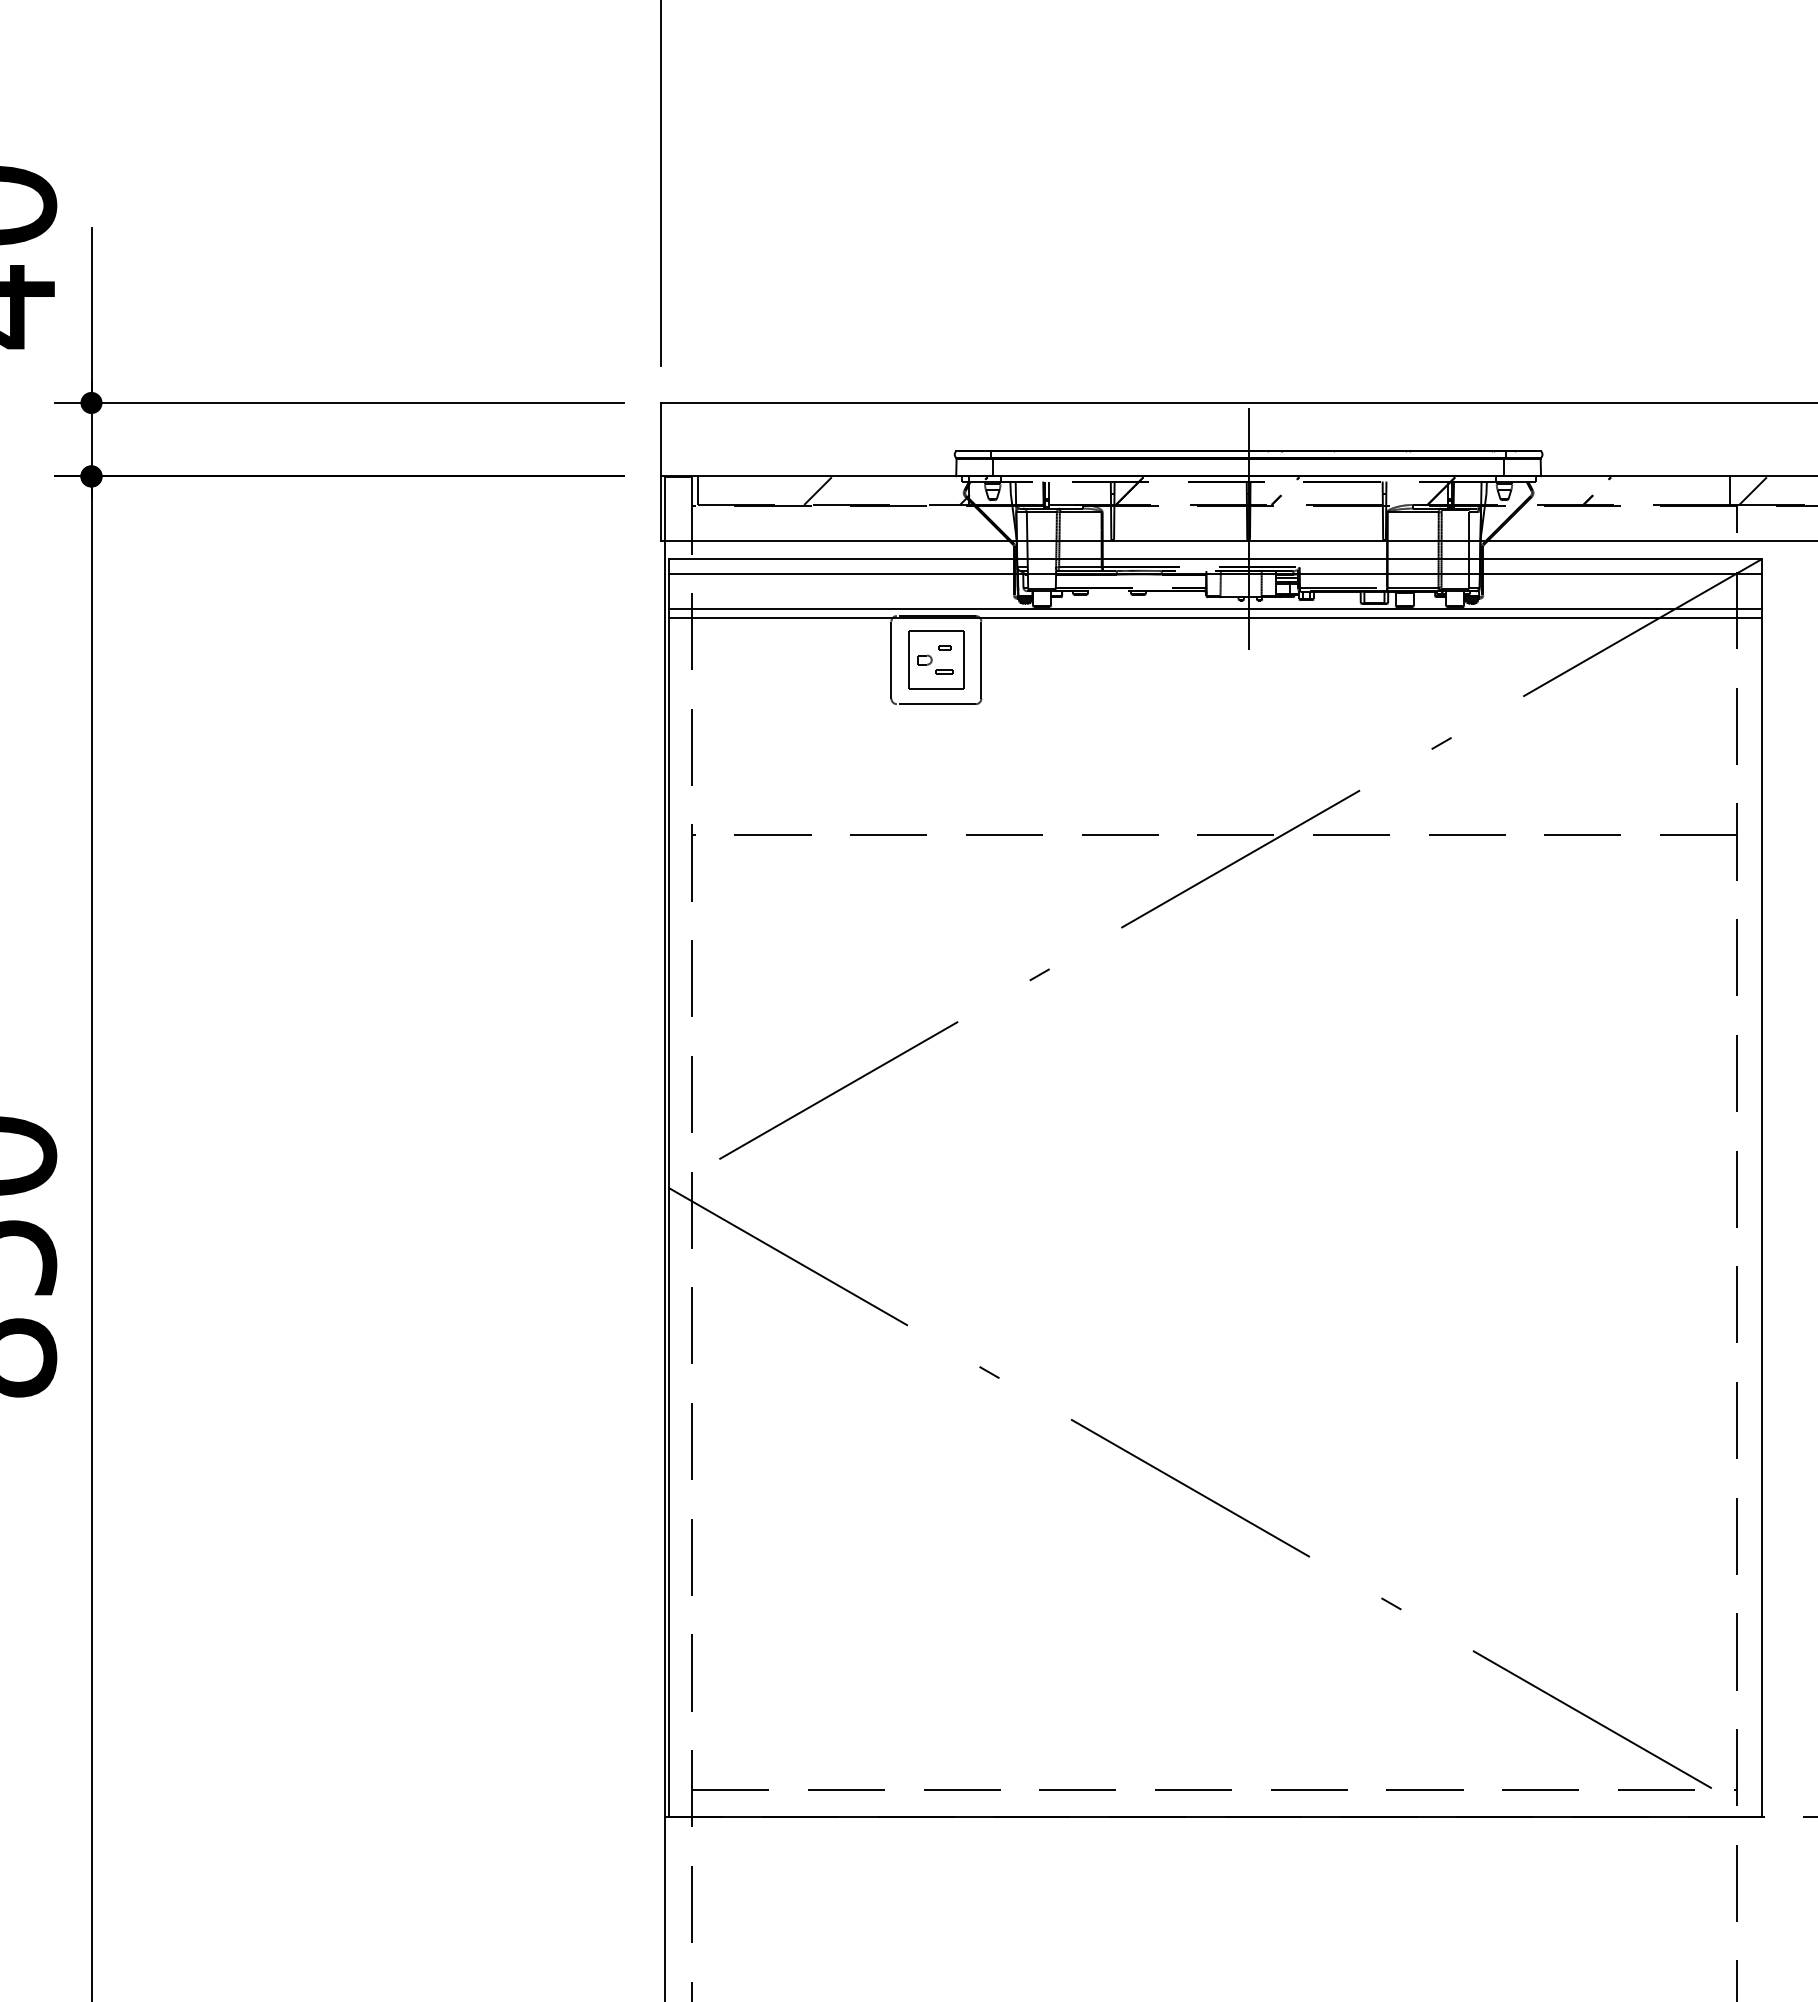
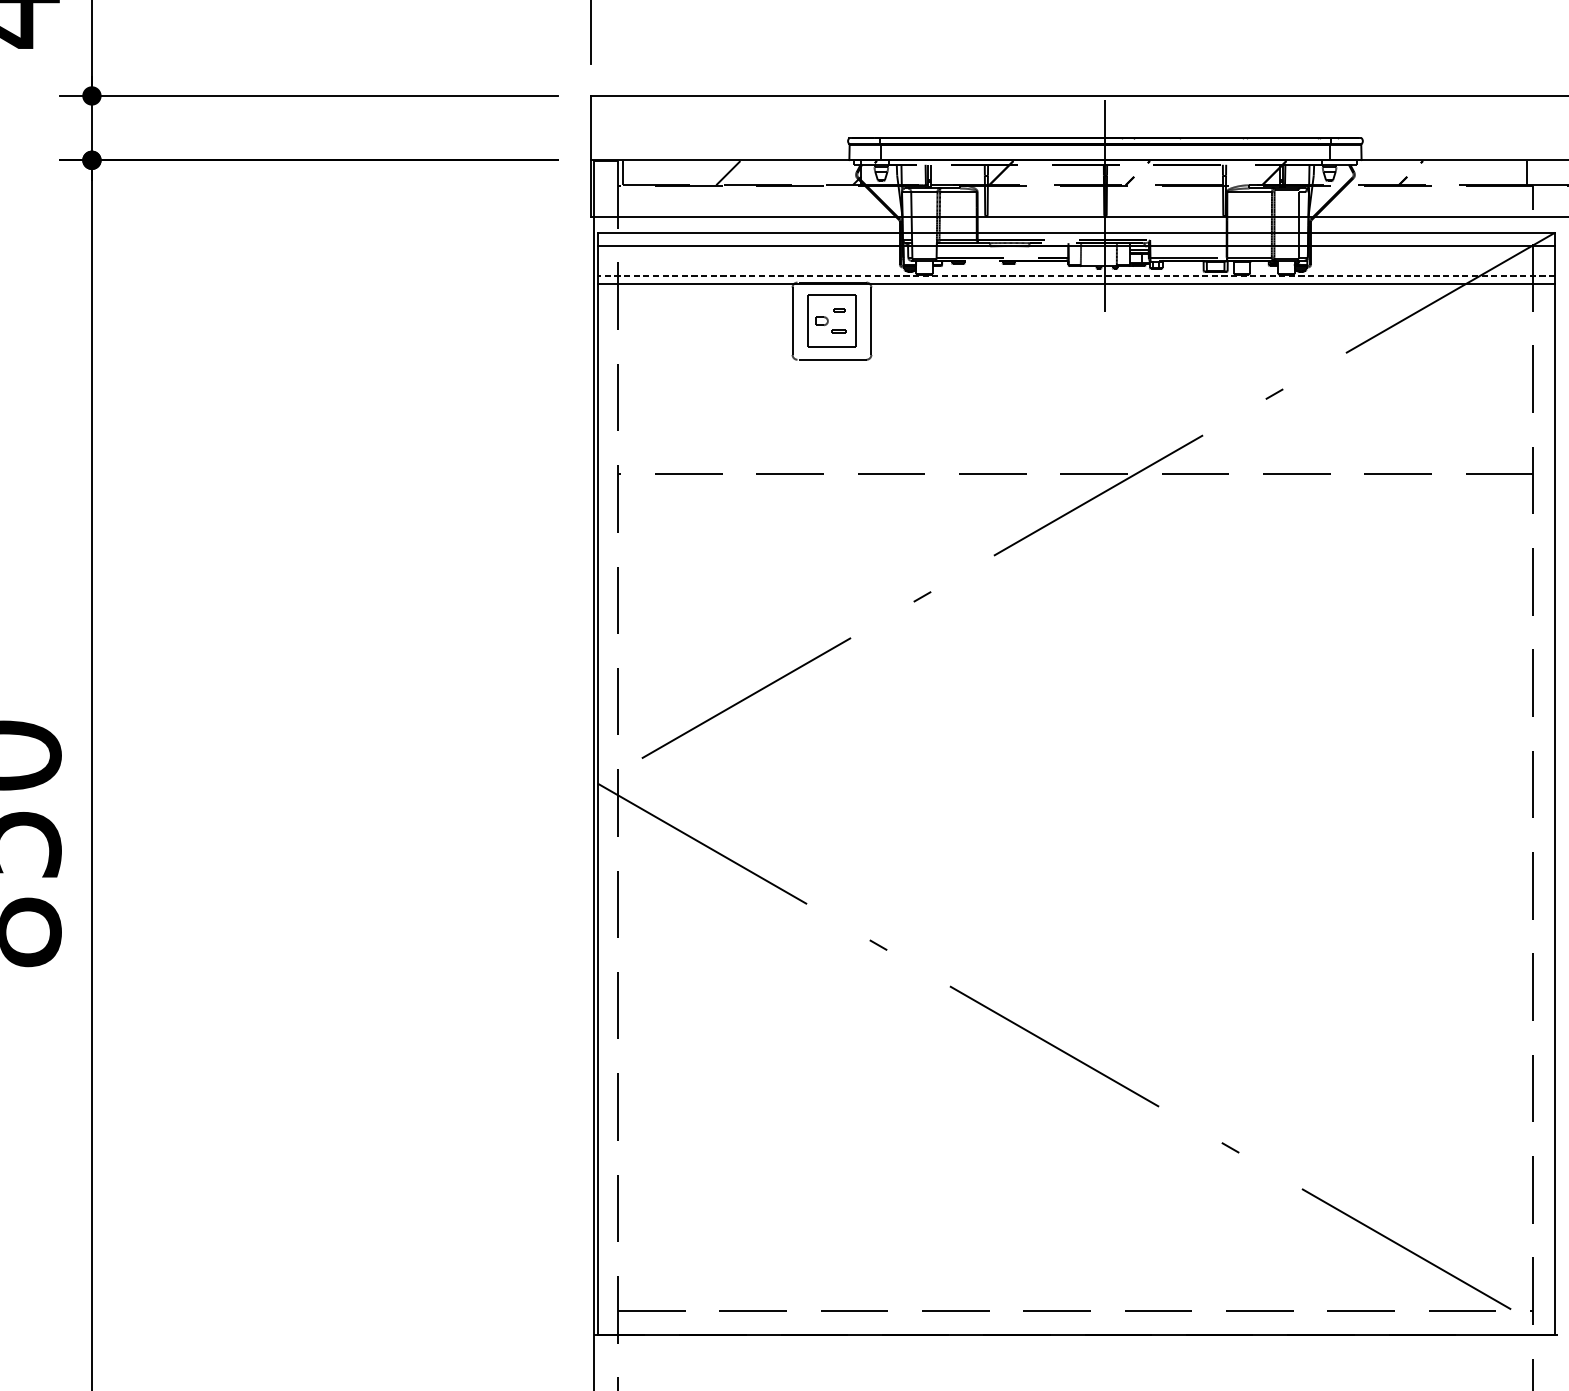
hatch: (1752, 490) -> (1546, 172), removed
line: (1215, 608) -> (1076, 275), solid -> dashed

